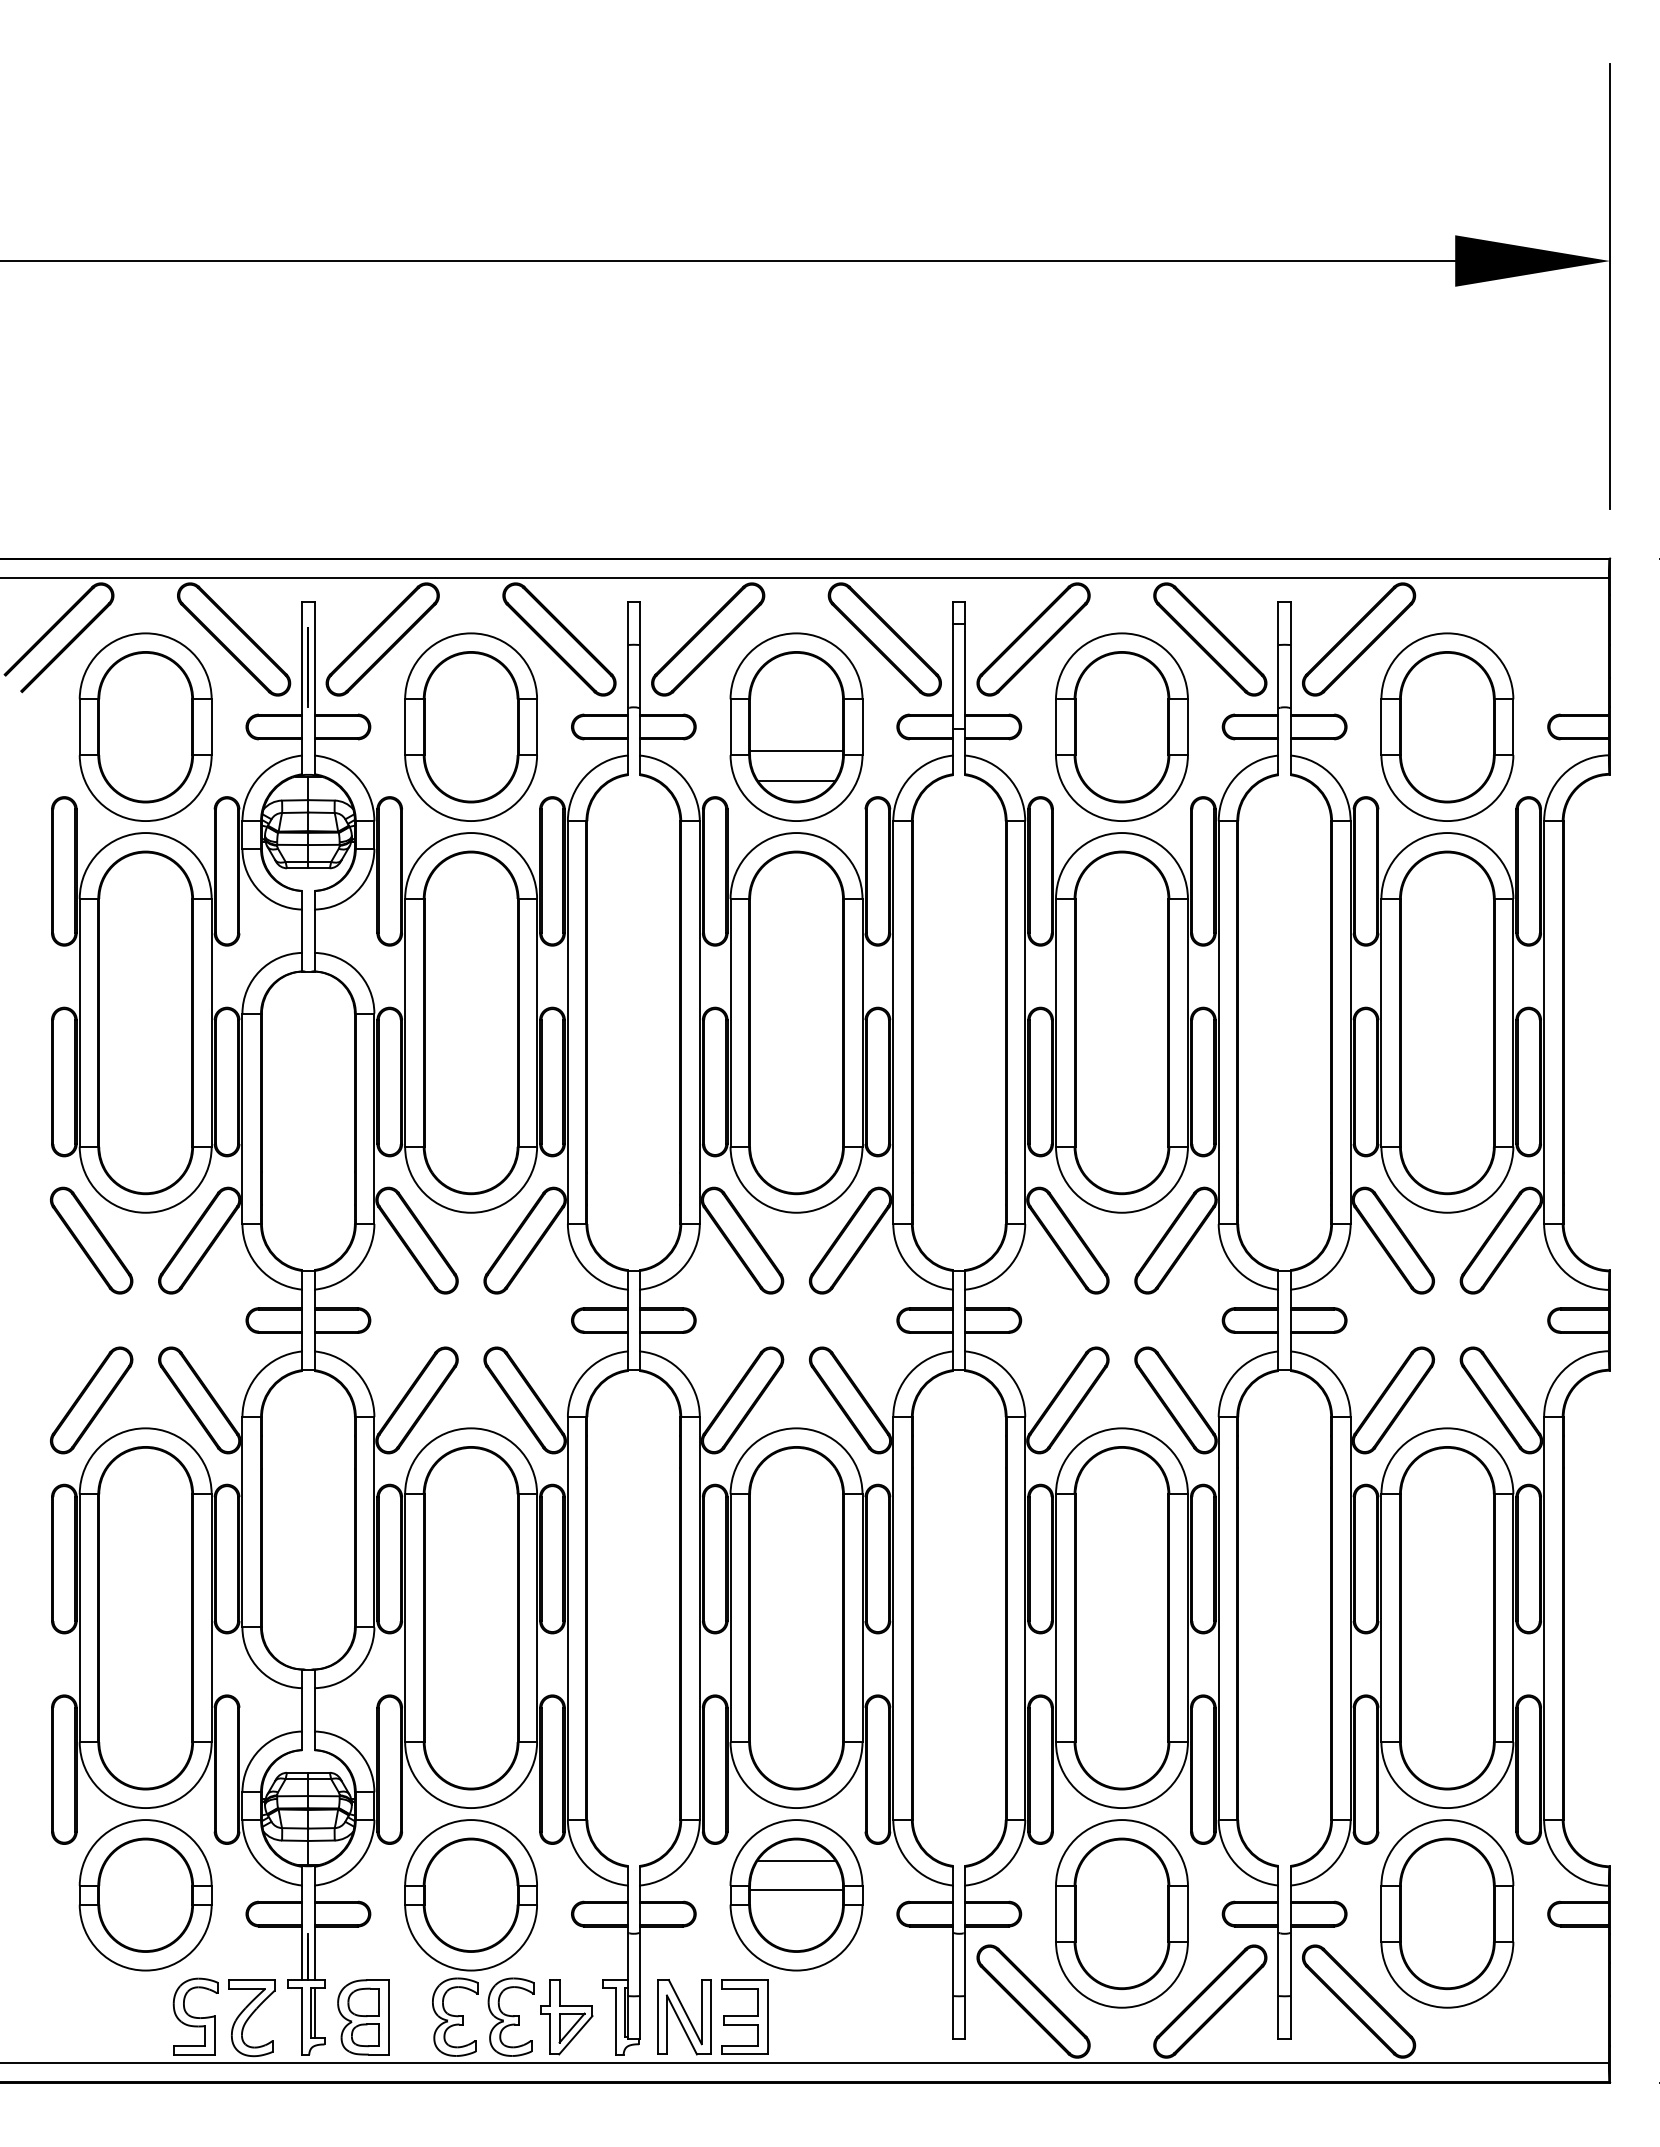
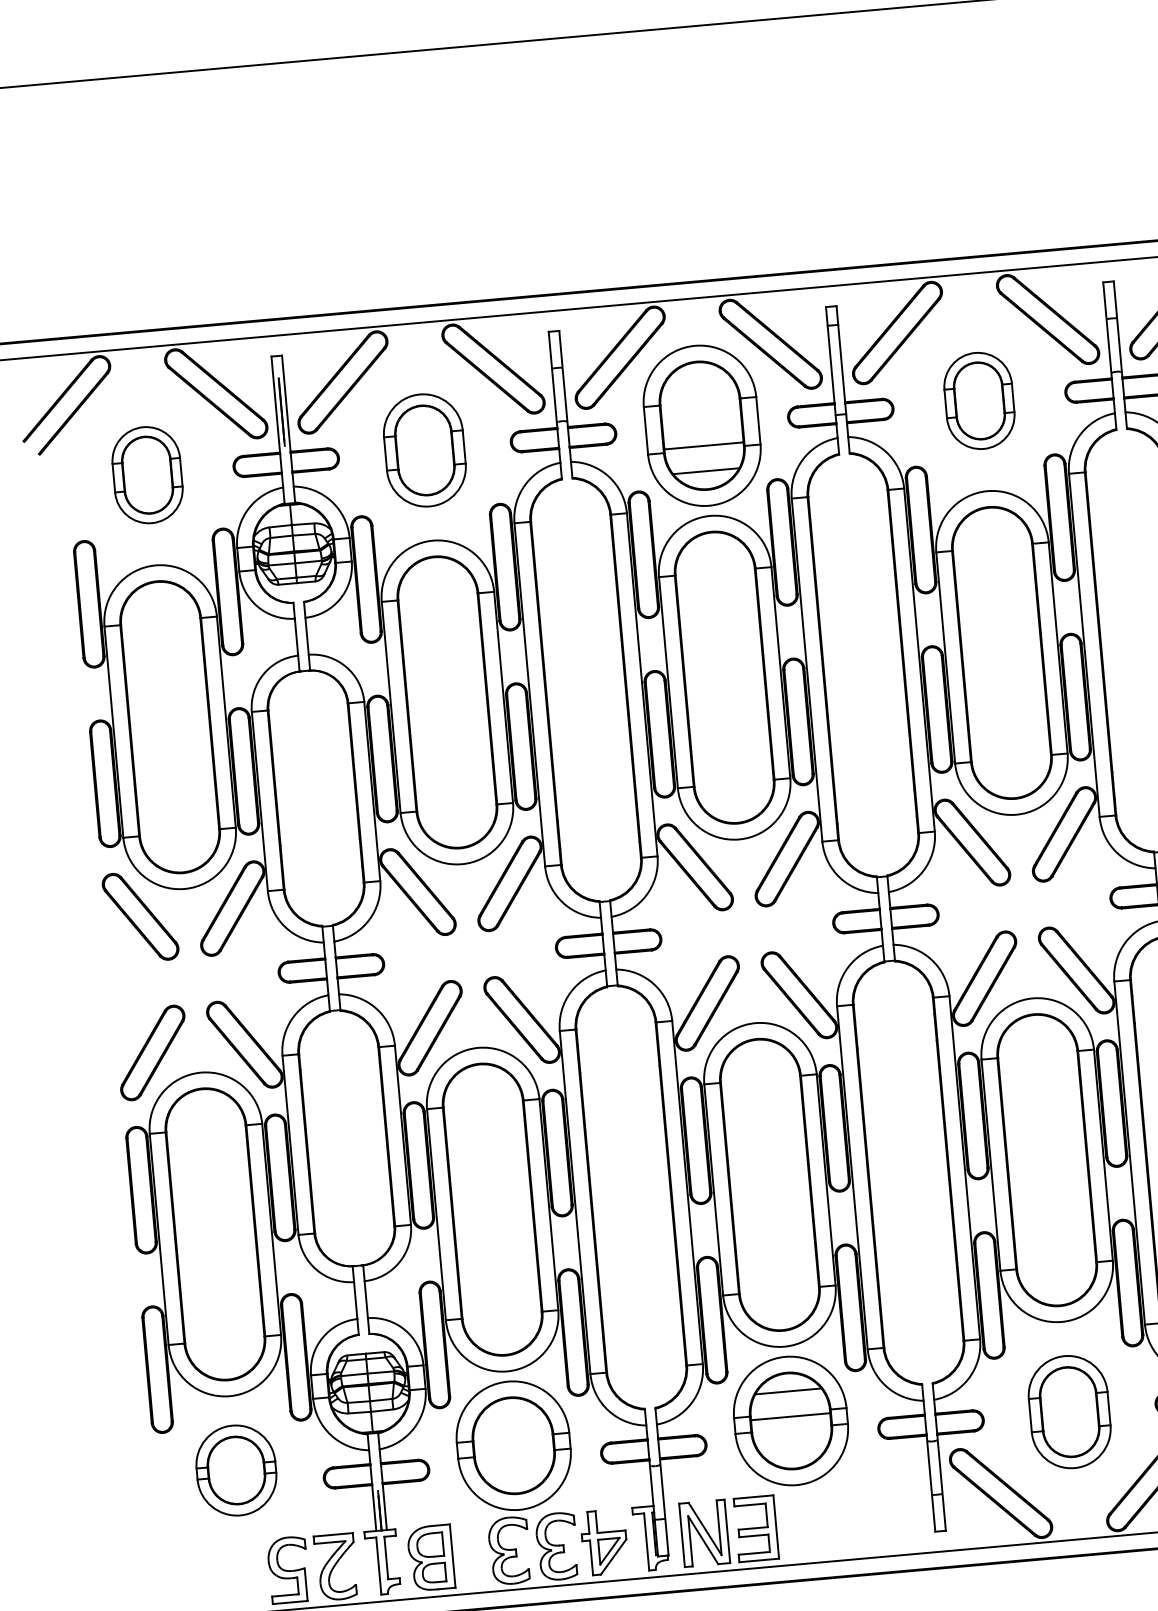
part: (145, 726) -> (147, 474), size x0.6
part: (470, 726) -> (424, 449), size x0.7
part: (1121, 726) -> (979, 400), size x0.6
part: (145, 1895) -> (236, 1470), size x0.7
part: (1121, 1913) -> (1069, 1411), size x0.7
line: (314, 2012) -> (389, 1557), removed

